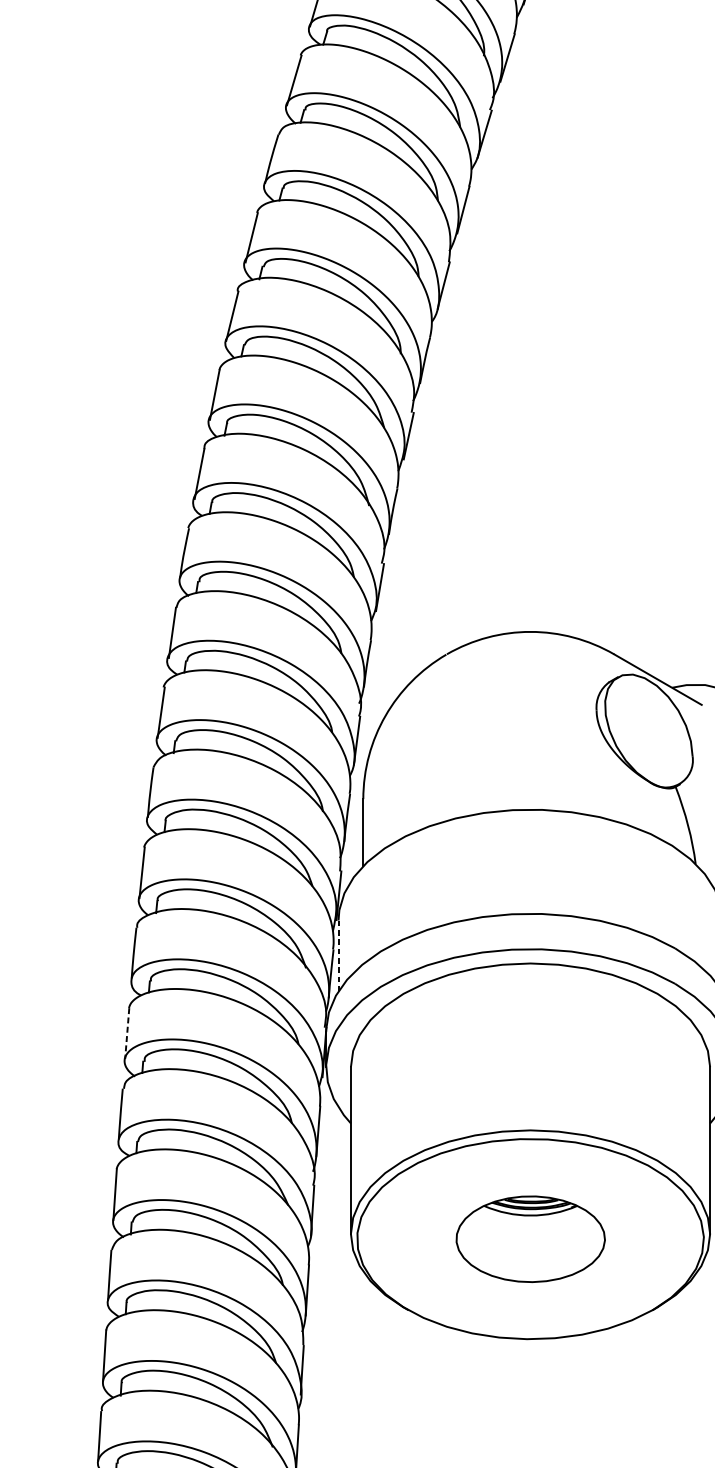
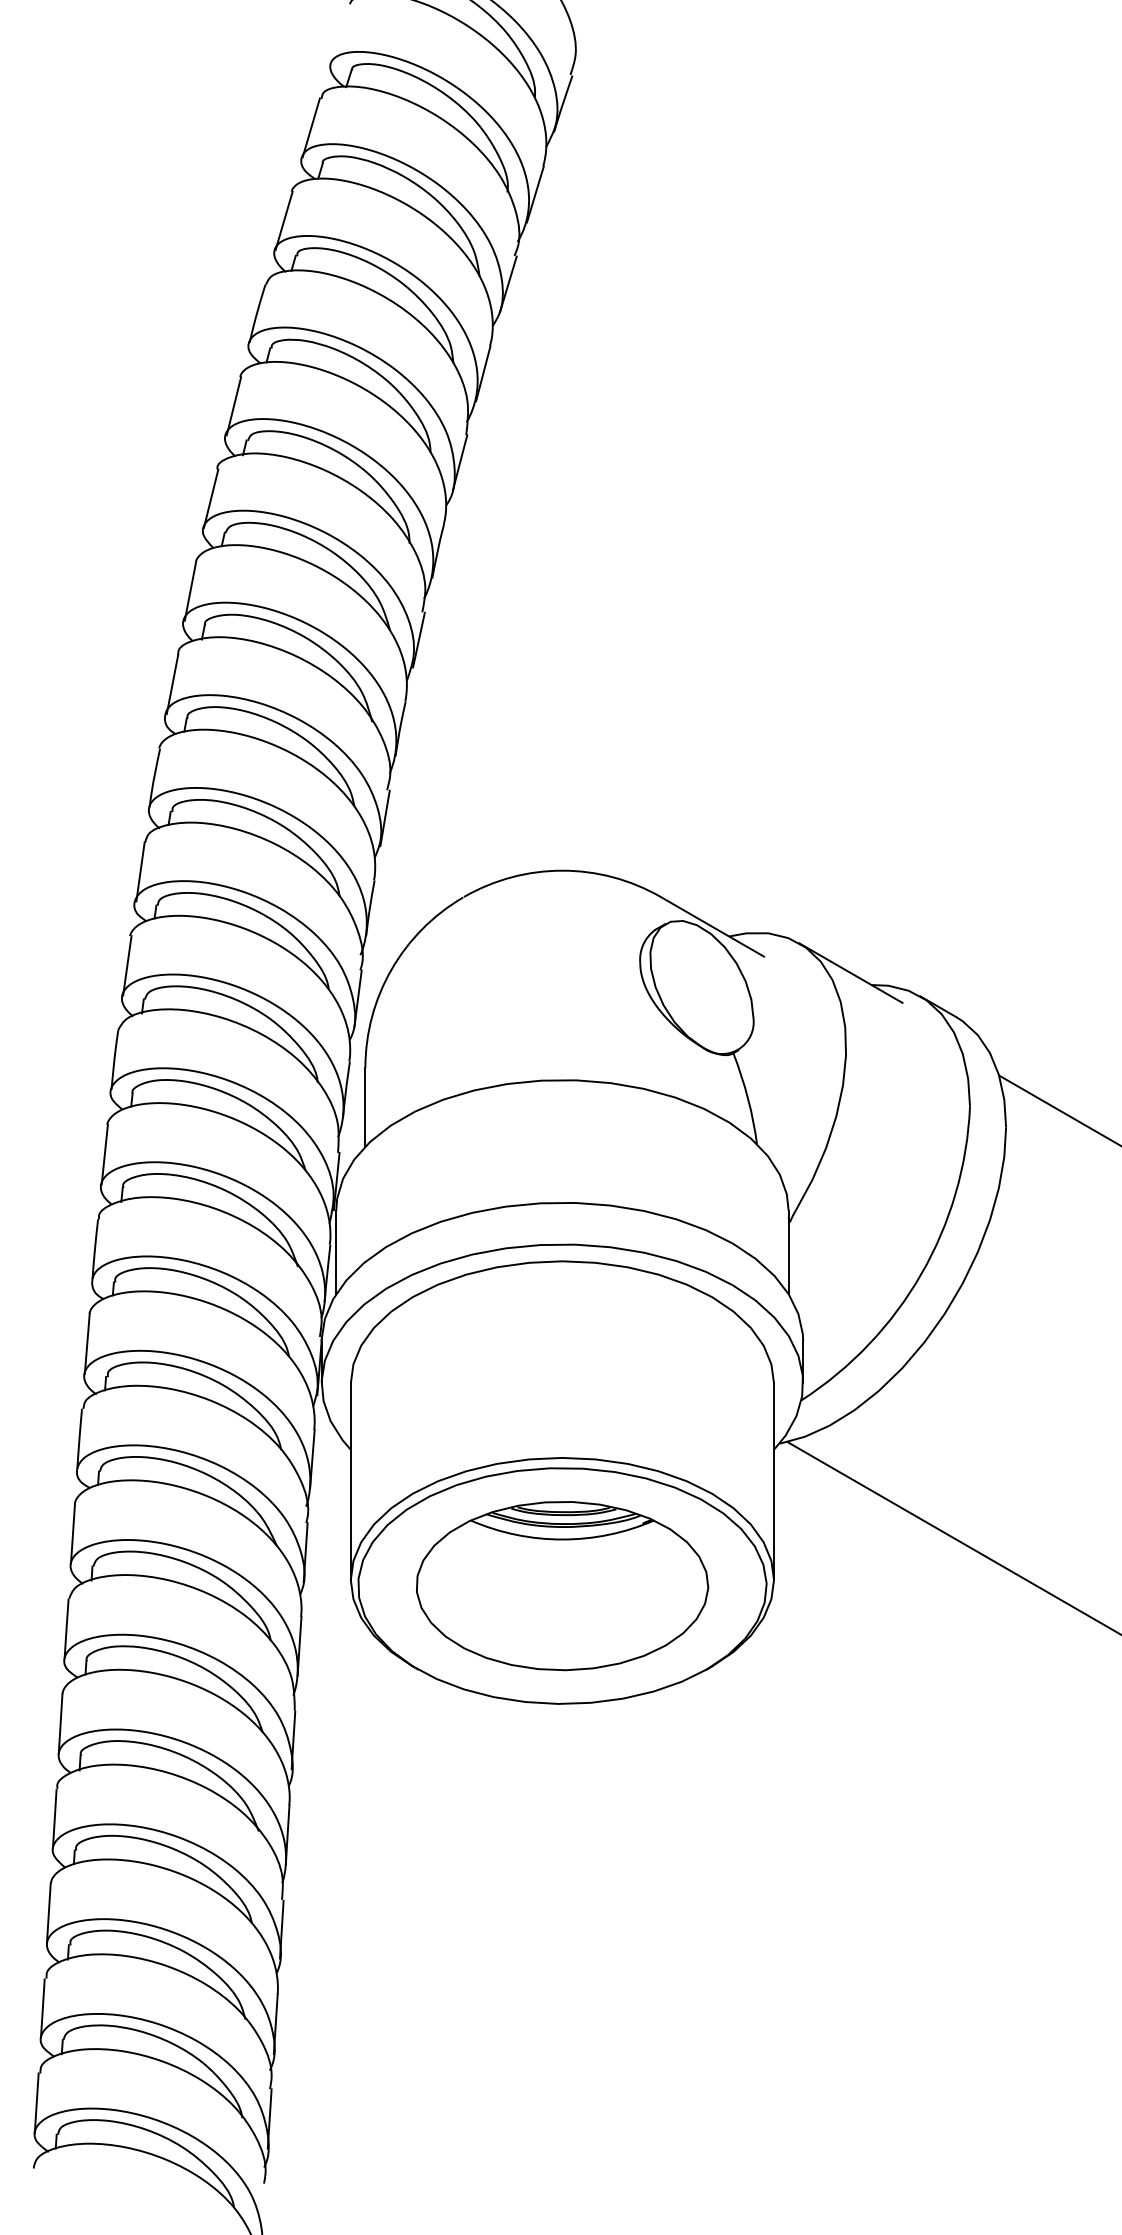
line: (338, 956) -> (336, 1252), dashed -> solid
line: (127, 1033) -> (87, 1343), dashed -> solid
part: (530, 1239) -> (562, 1586), size x1.67

